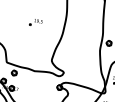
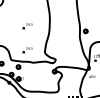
part: (29, 53) -> (27, 50), added

